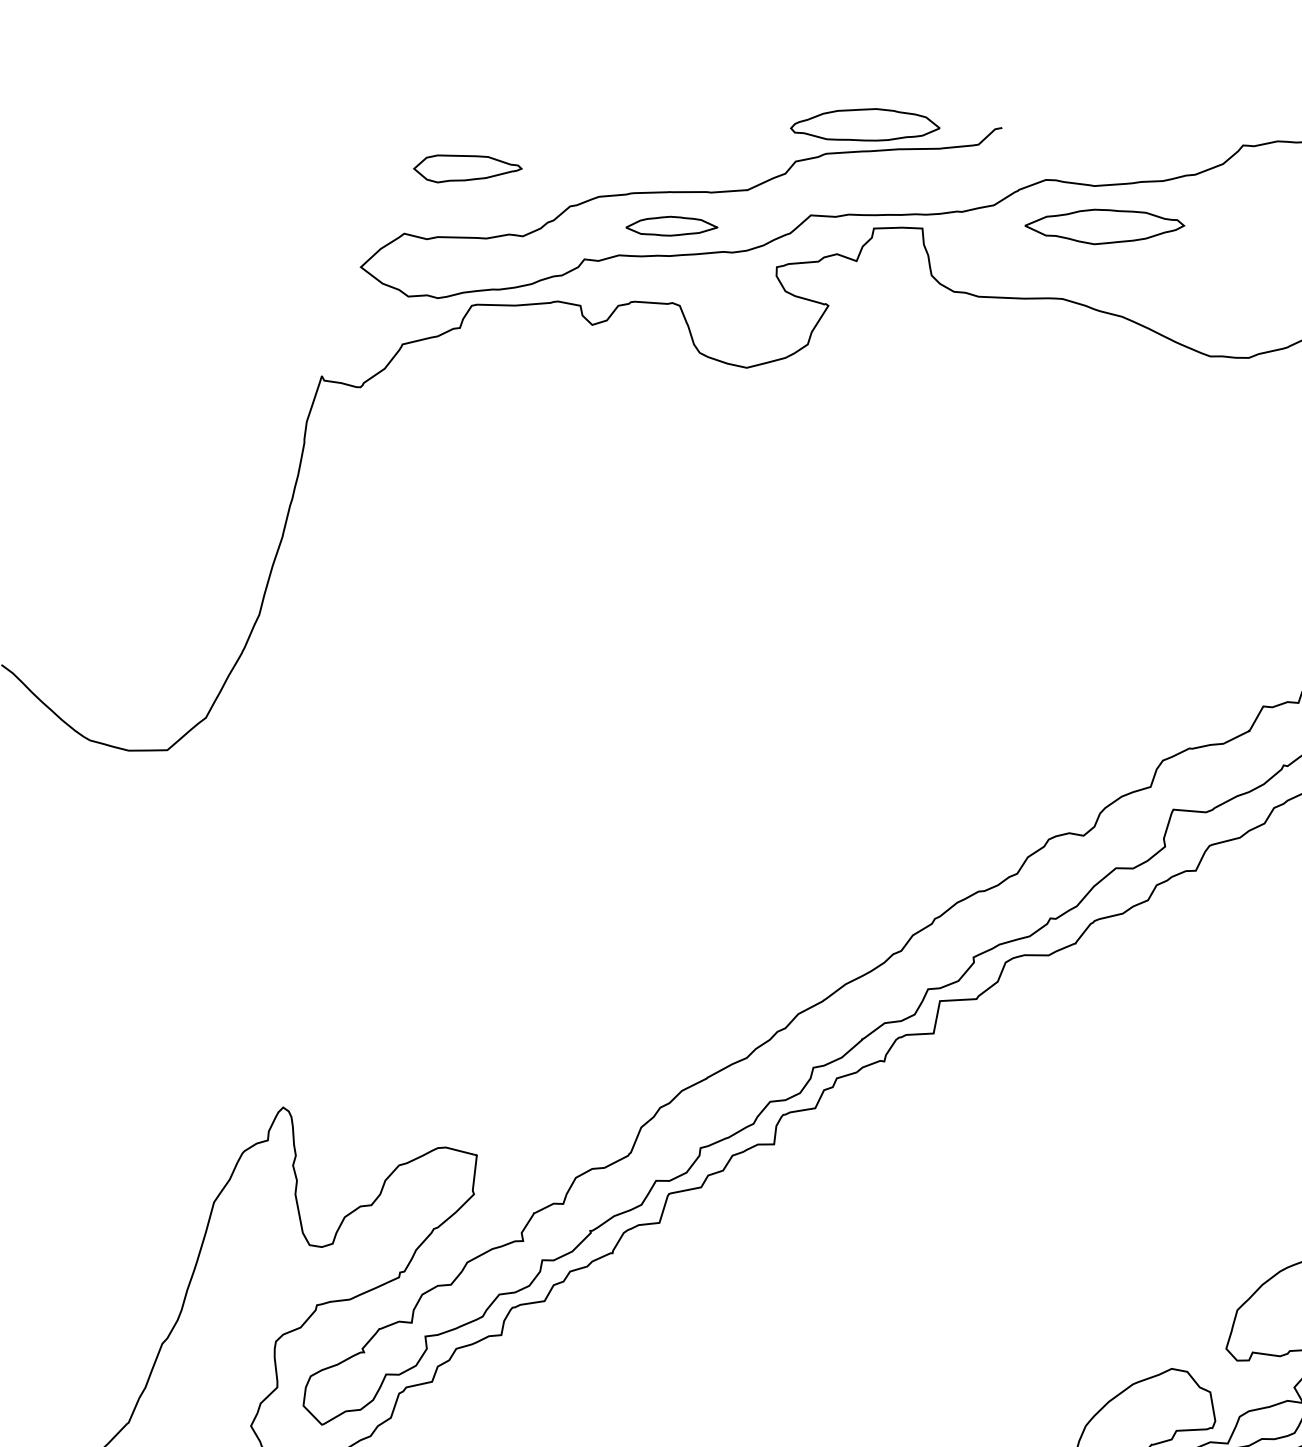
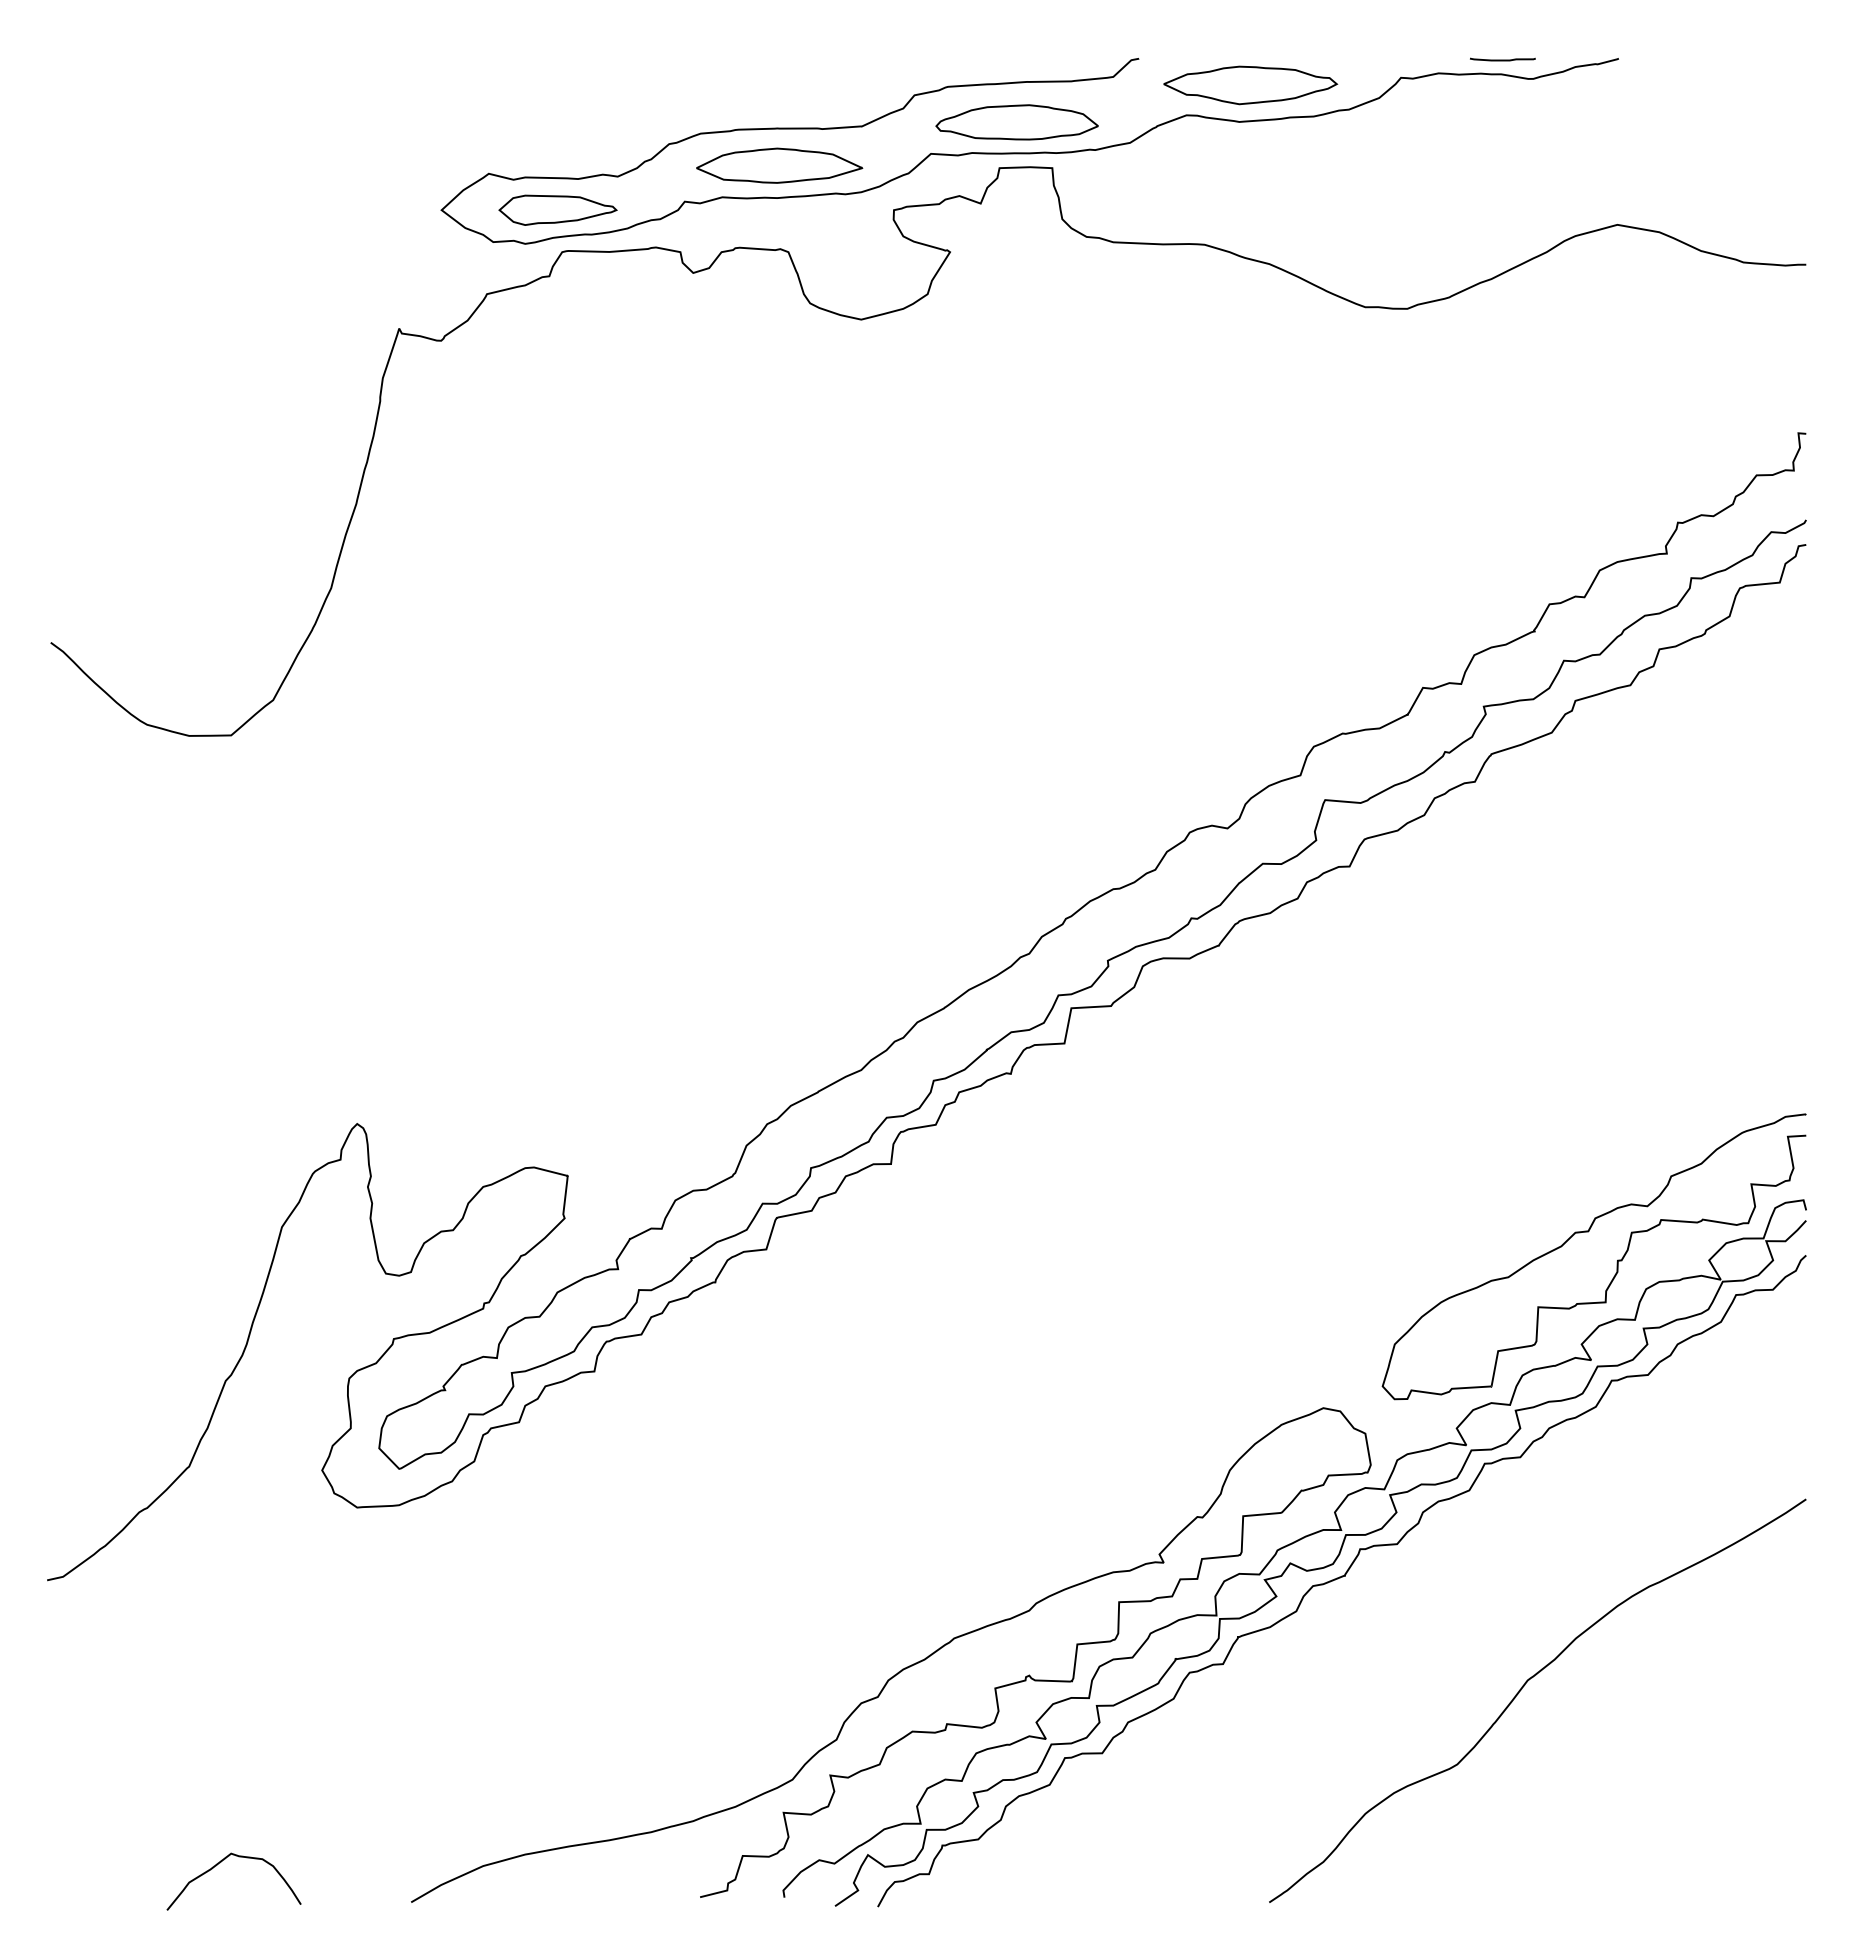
part: (864, 124) -> (1016, 122), moved
part: (467, 168) -> (557, 209), moved
part: (671, 226) -> (779, 165), size x1.67
part: (1104, 227) -> (1250, 85), moved

